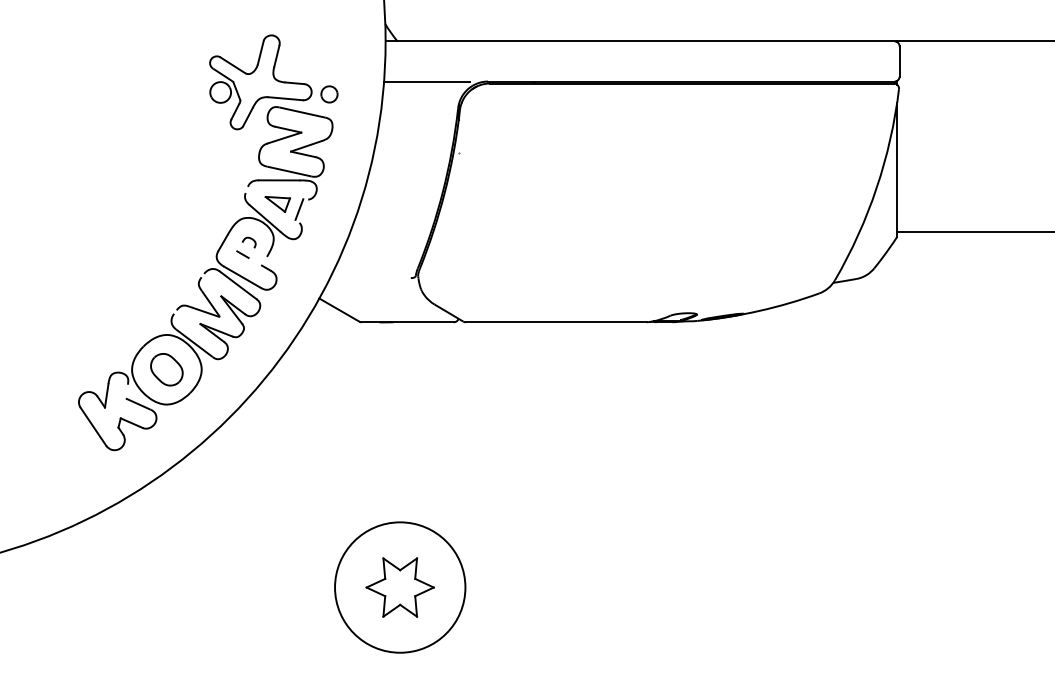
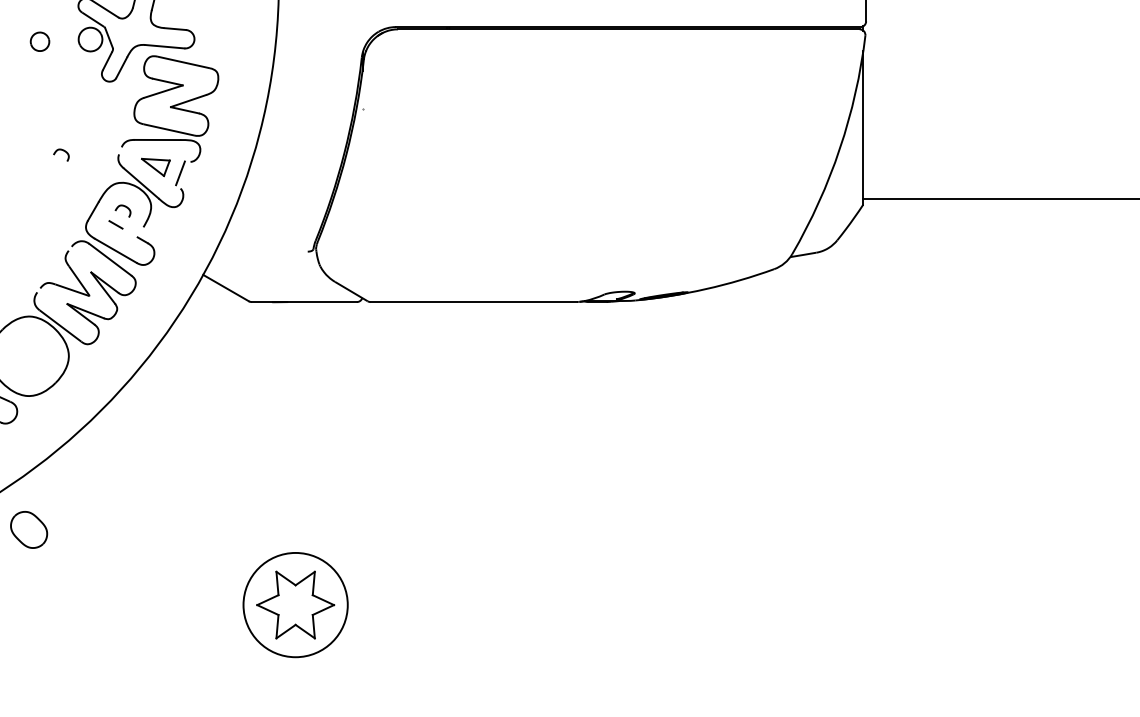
line: (426, 81) -> (325, 27), removed
part: (329, 94) -> (40, 41), moved
curve: (196, 190) -> (62, 151), added
part: (166, 369) -> (28, 529), moved
circle: (400, 587) -> (295, 605), size x0.7

